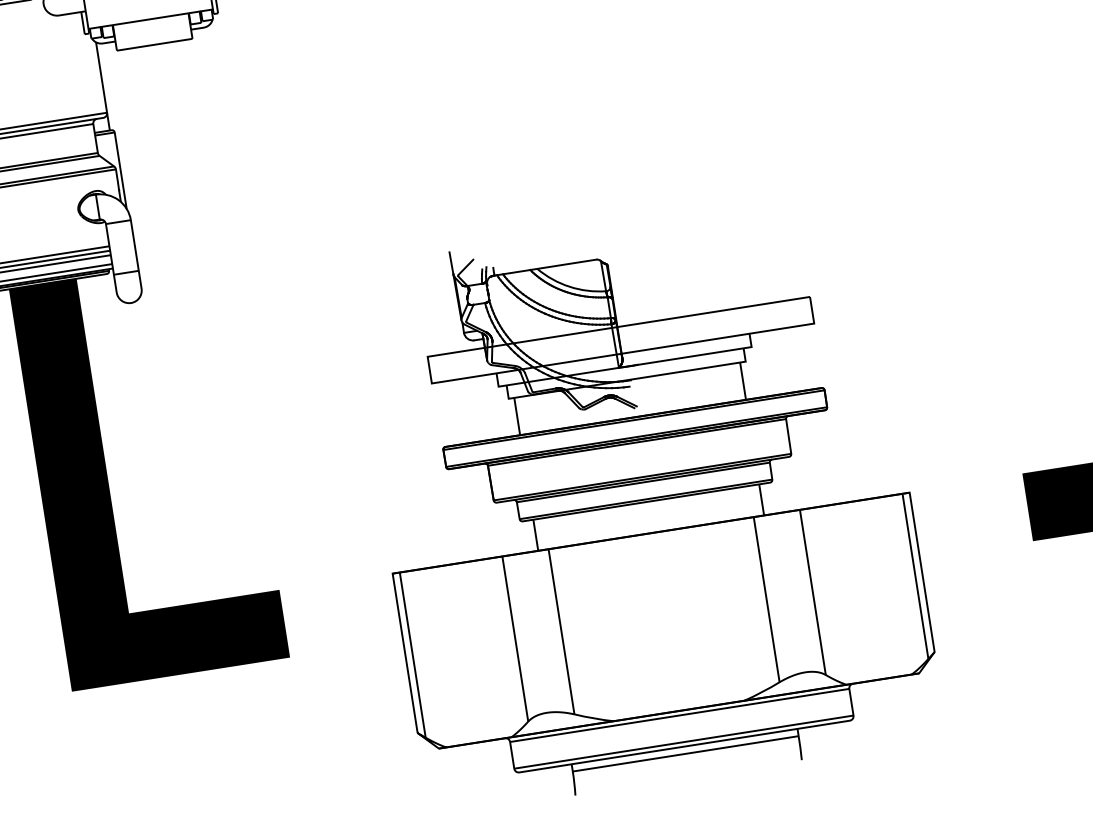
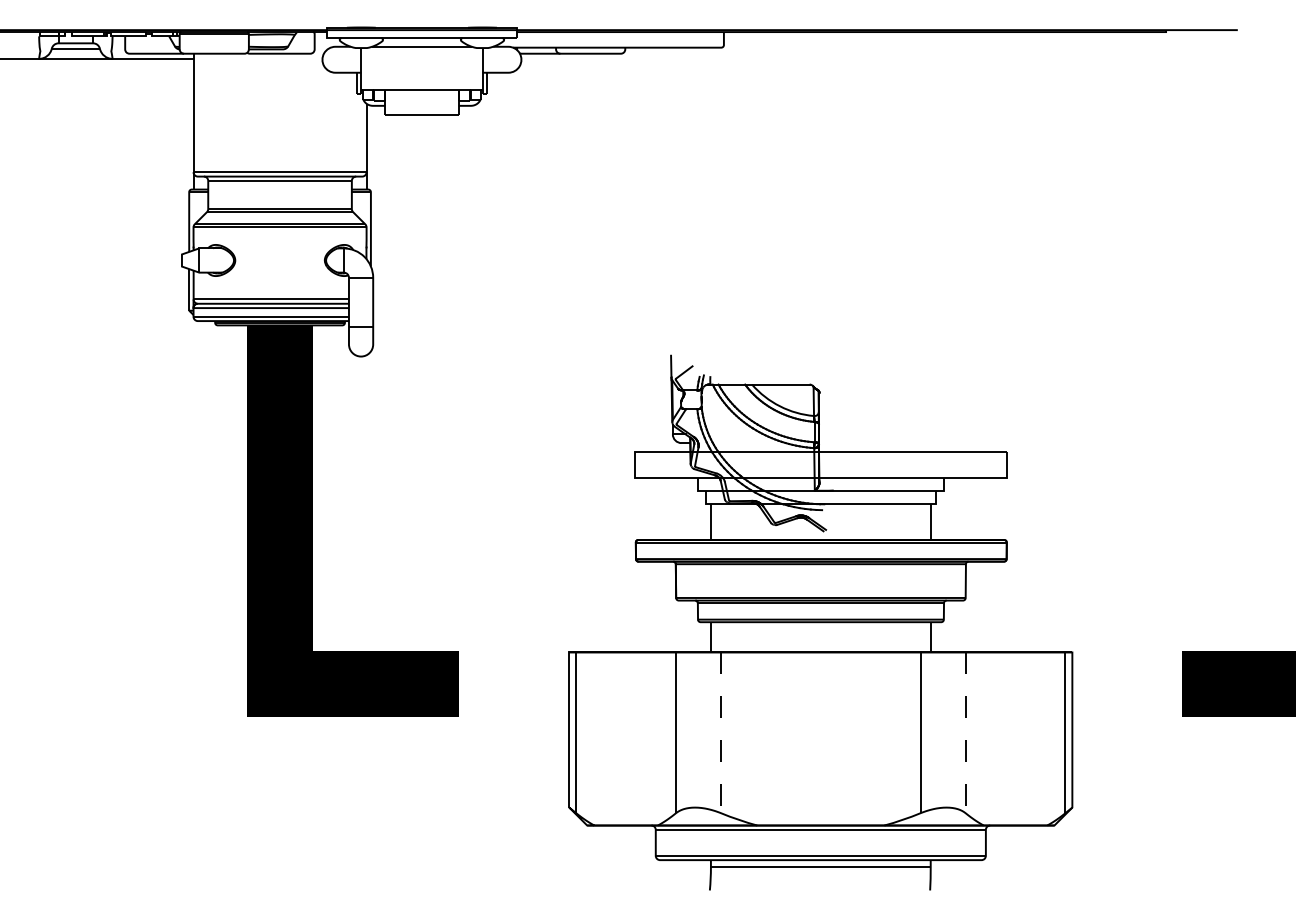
line: (812, 593) -> (965, 733), solid -> dashed
line: (562, 632) -> (721, 733), solid -> dashed

